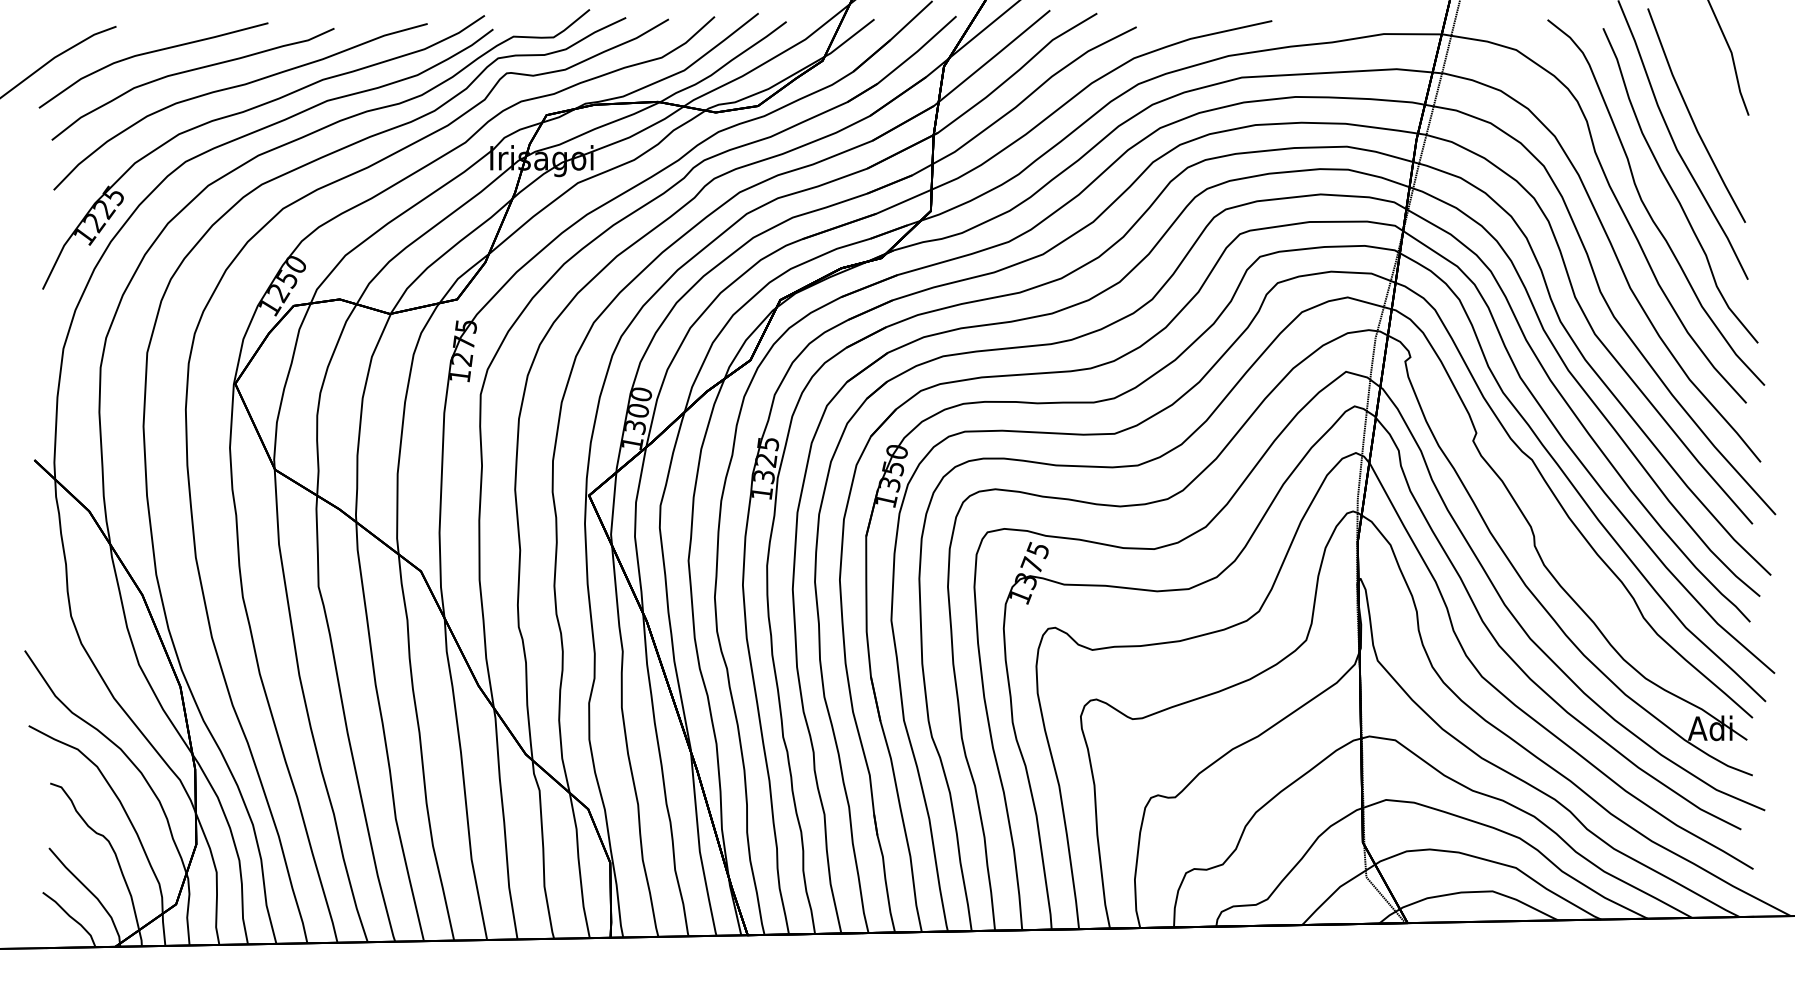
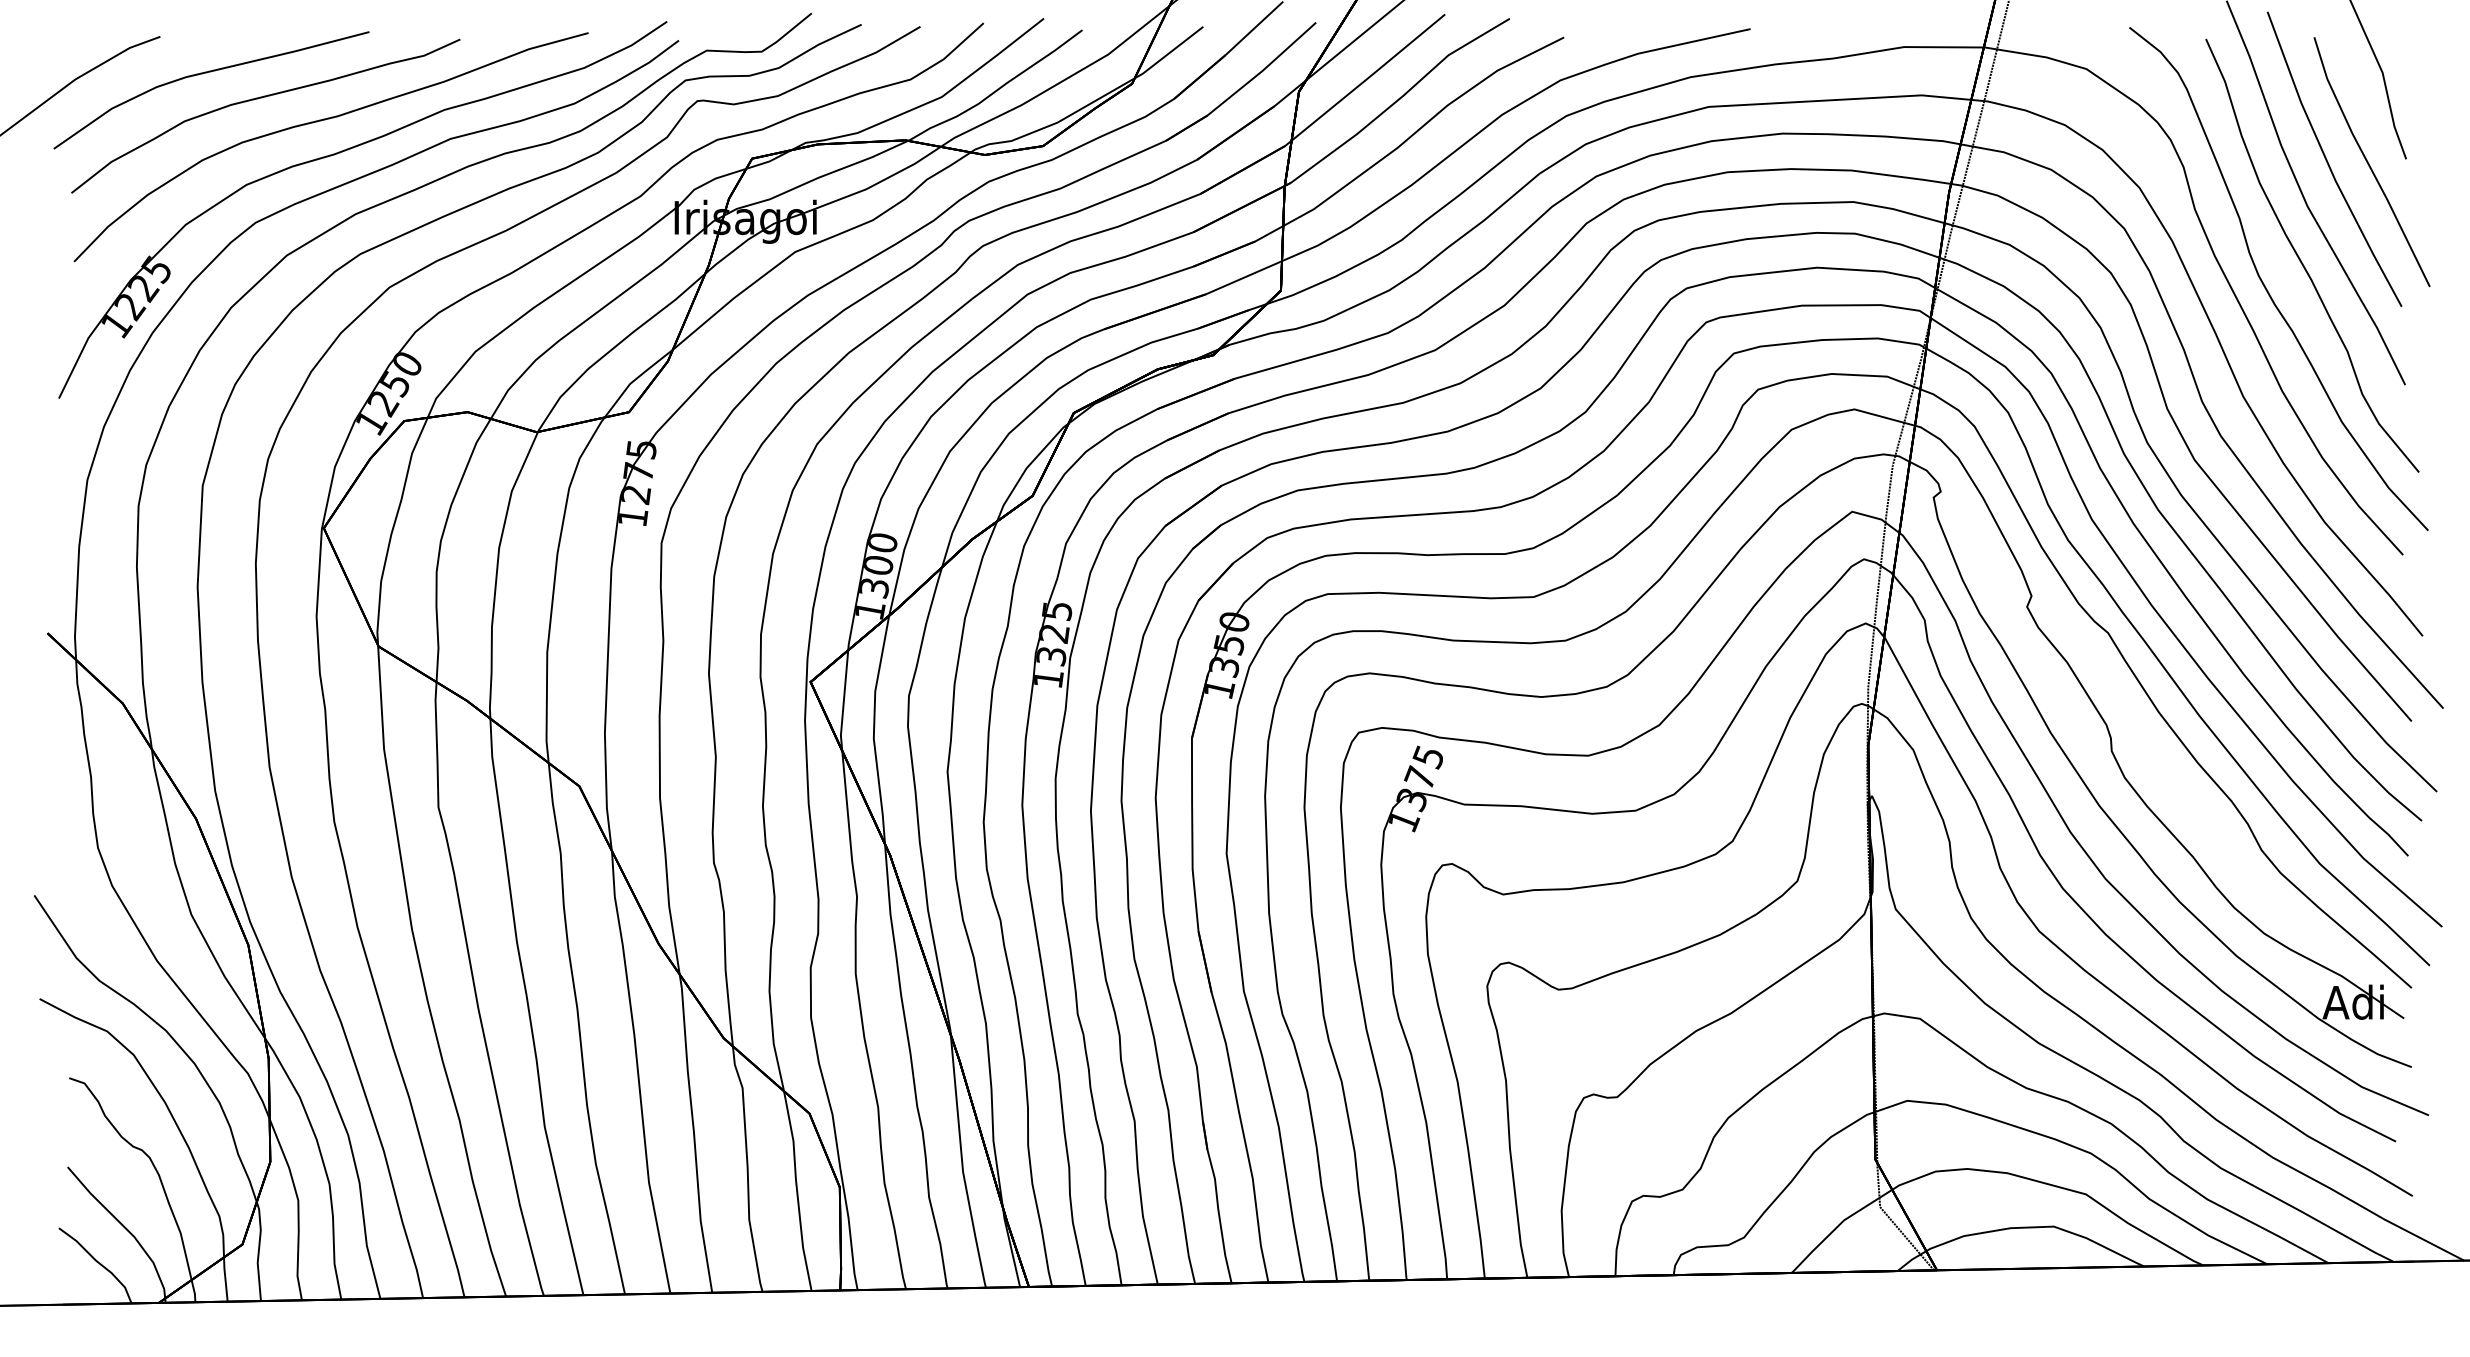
line: (1722, 118) -> (2370, 163), added

